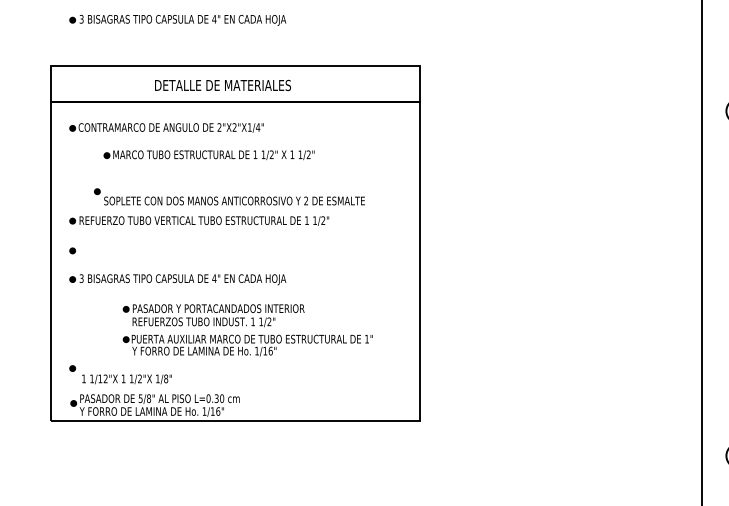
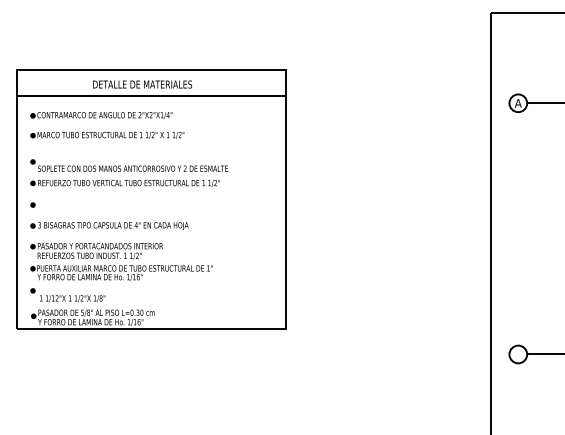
part: (177, 19) -> (109, 36), removed
part: (209, 154) -> (107, 134), moved
part: (228, 196) -> (128, 165), moved
part: (247, 329) -> (121, 261), moved

